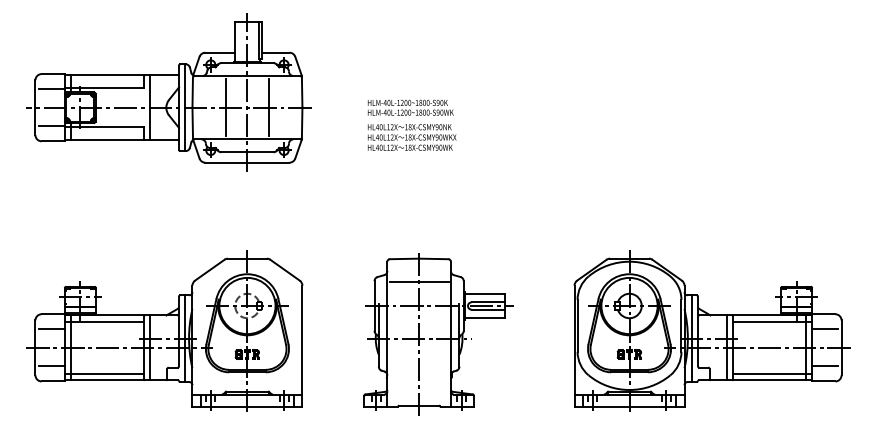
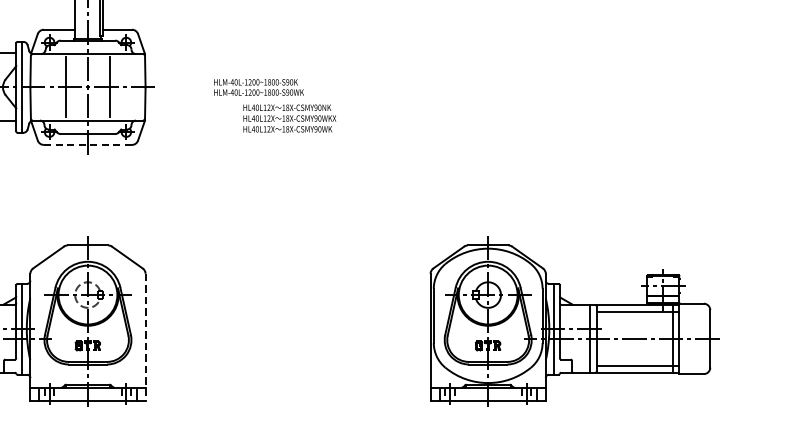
text: (412, 137) -> (290, 118), moved
line: (246, 162) -> (86, 144), solid -> dashed
line: (824, 329) -> (692, 319), removed
part: (438, 334) -> (288, 324), removed
line: (302, 346) -> (145, 337), solid -> dashed
line: (824, 366) -> (692, 358), removed

